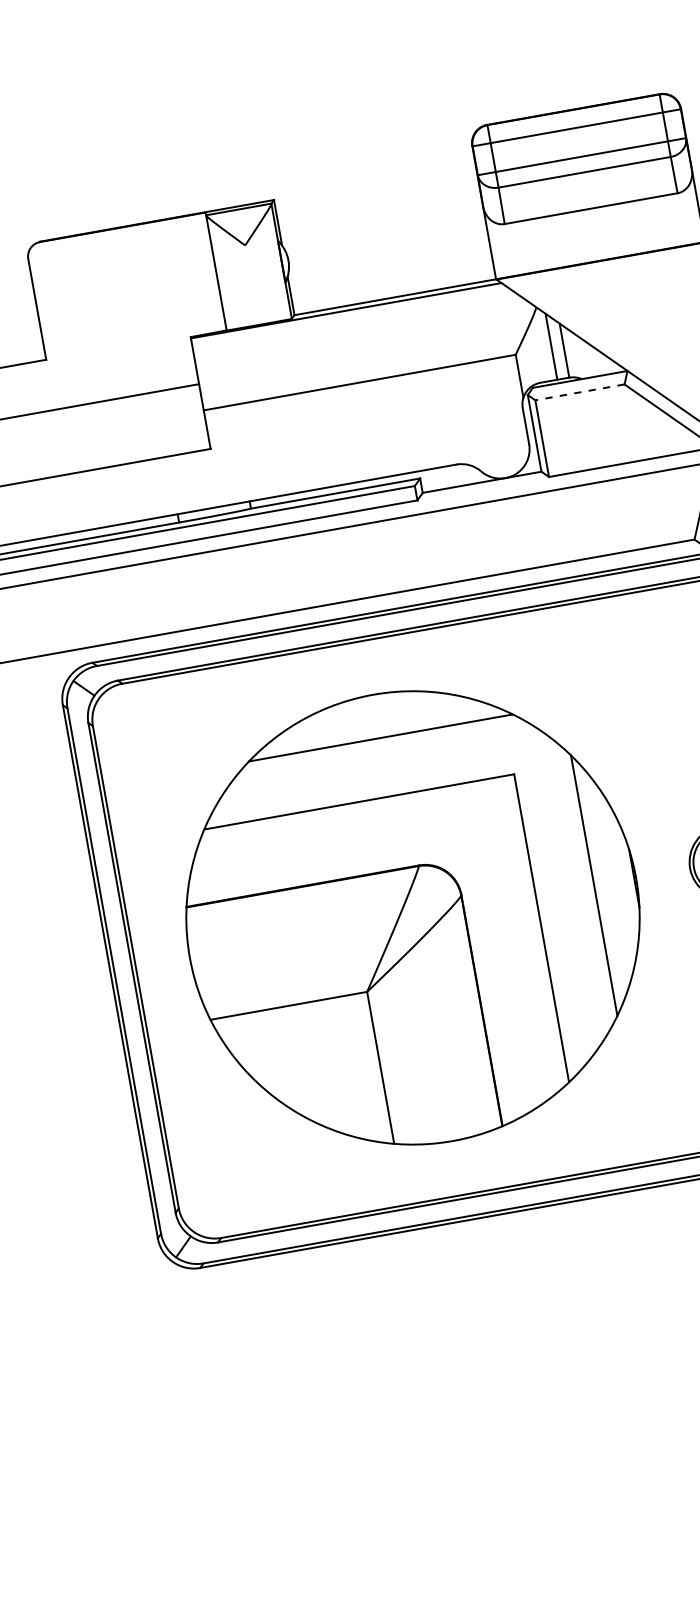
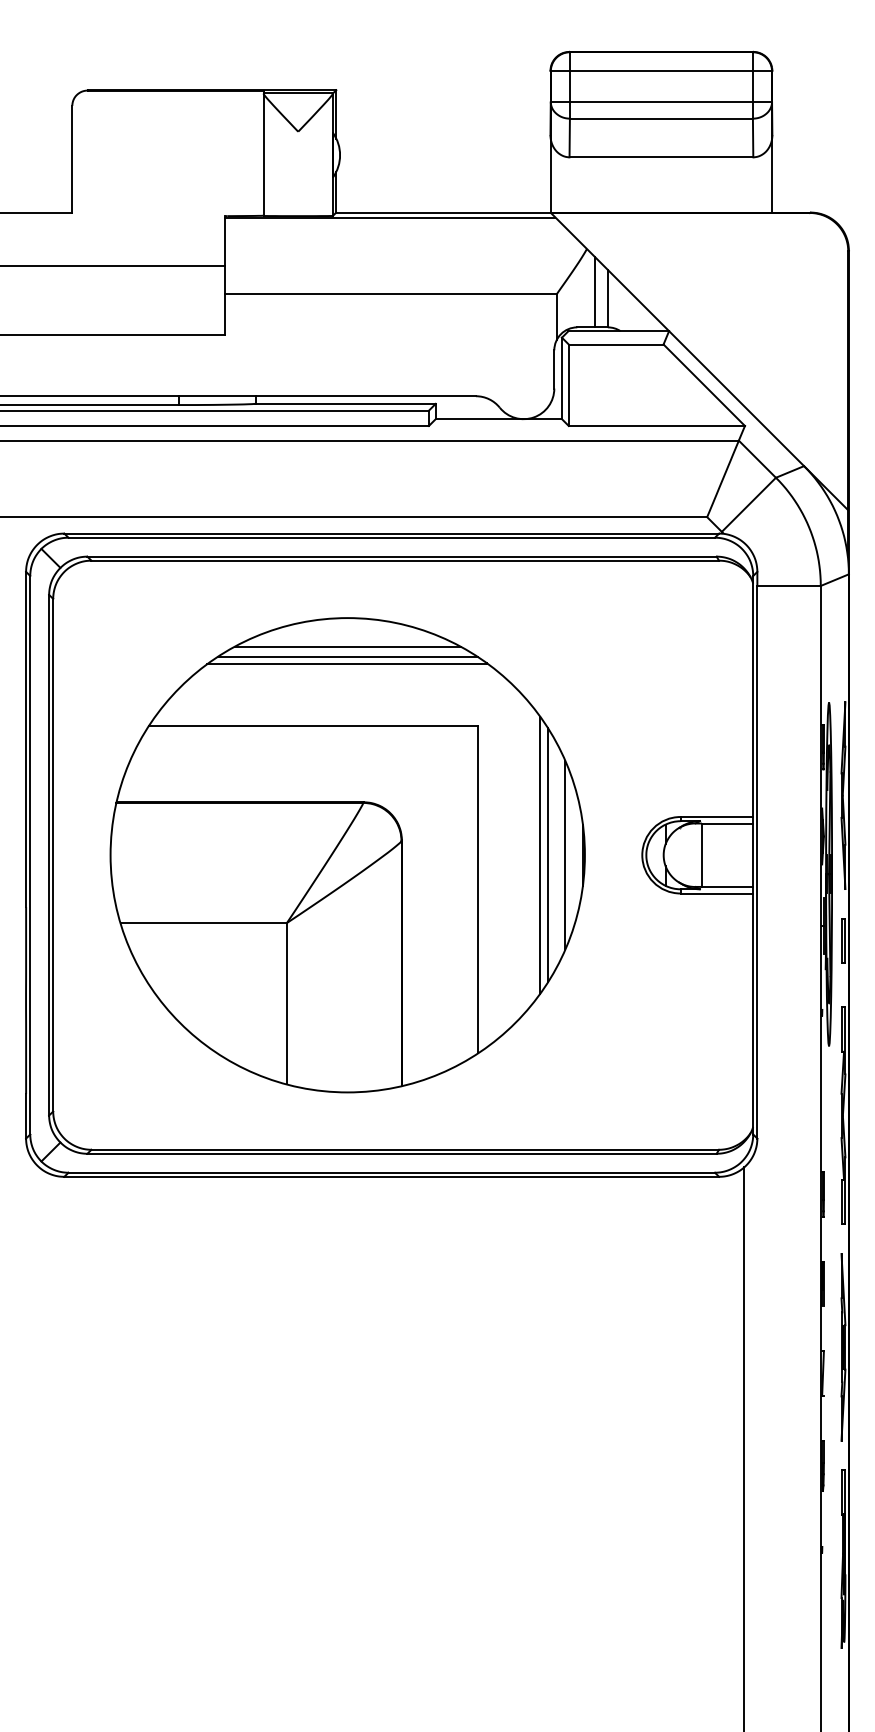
line: (579, 392) -> (615, 344), dashed -> solid
line: (377, 721) -> (347, 646), added
line: (379, 730) -> (347, 656), added
line: (617, 881) -> (565, 855), added
line: (600, 883) -> (547, 854), added

